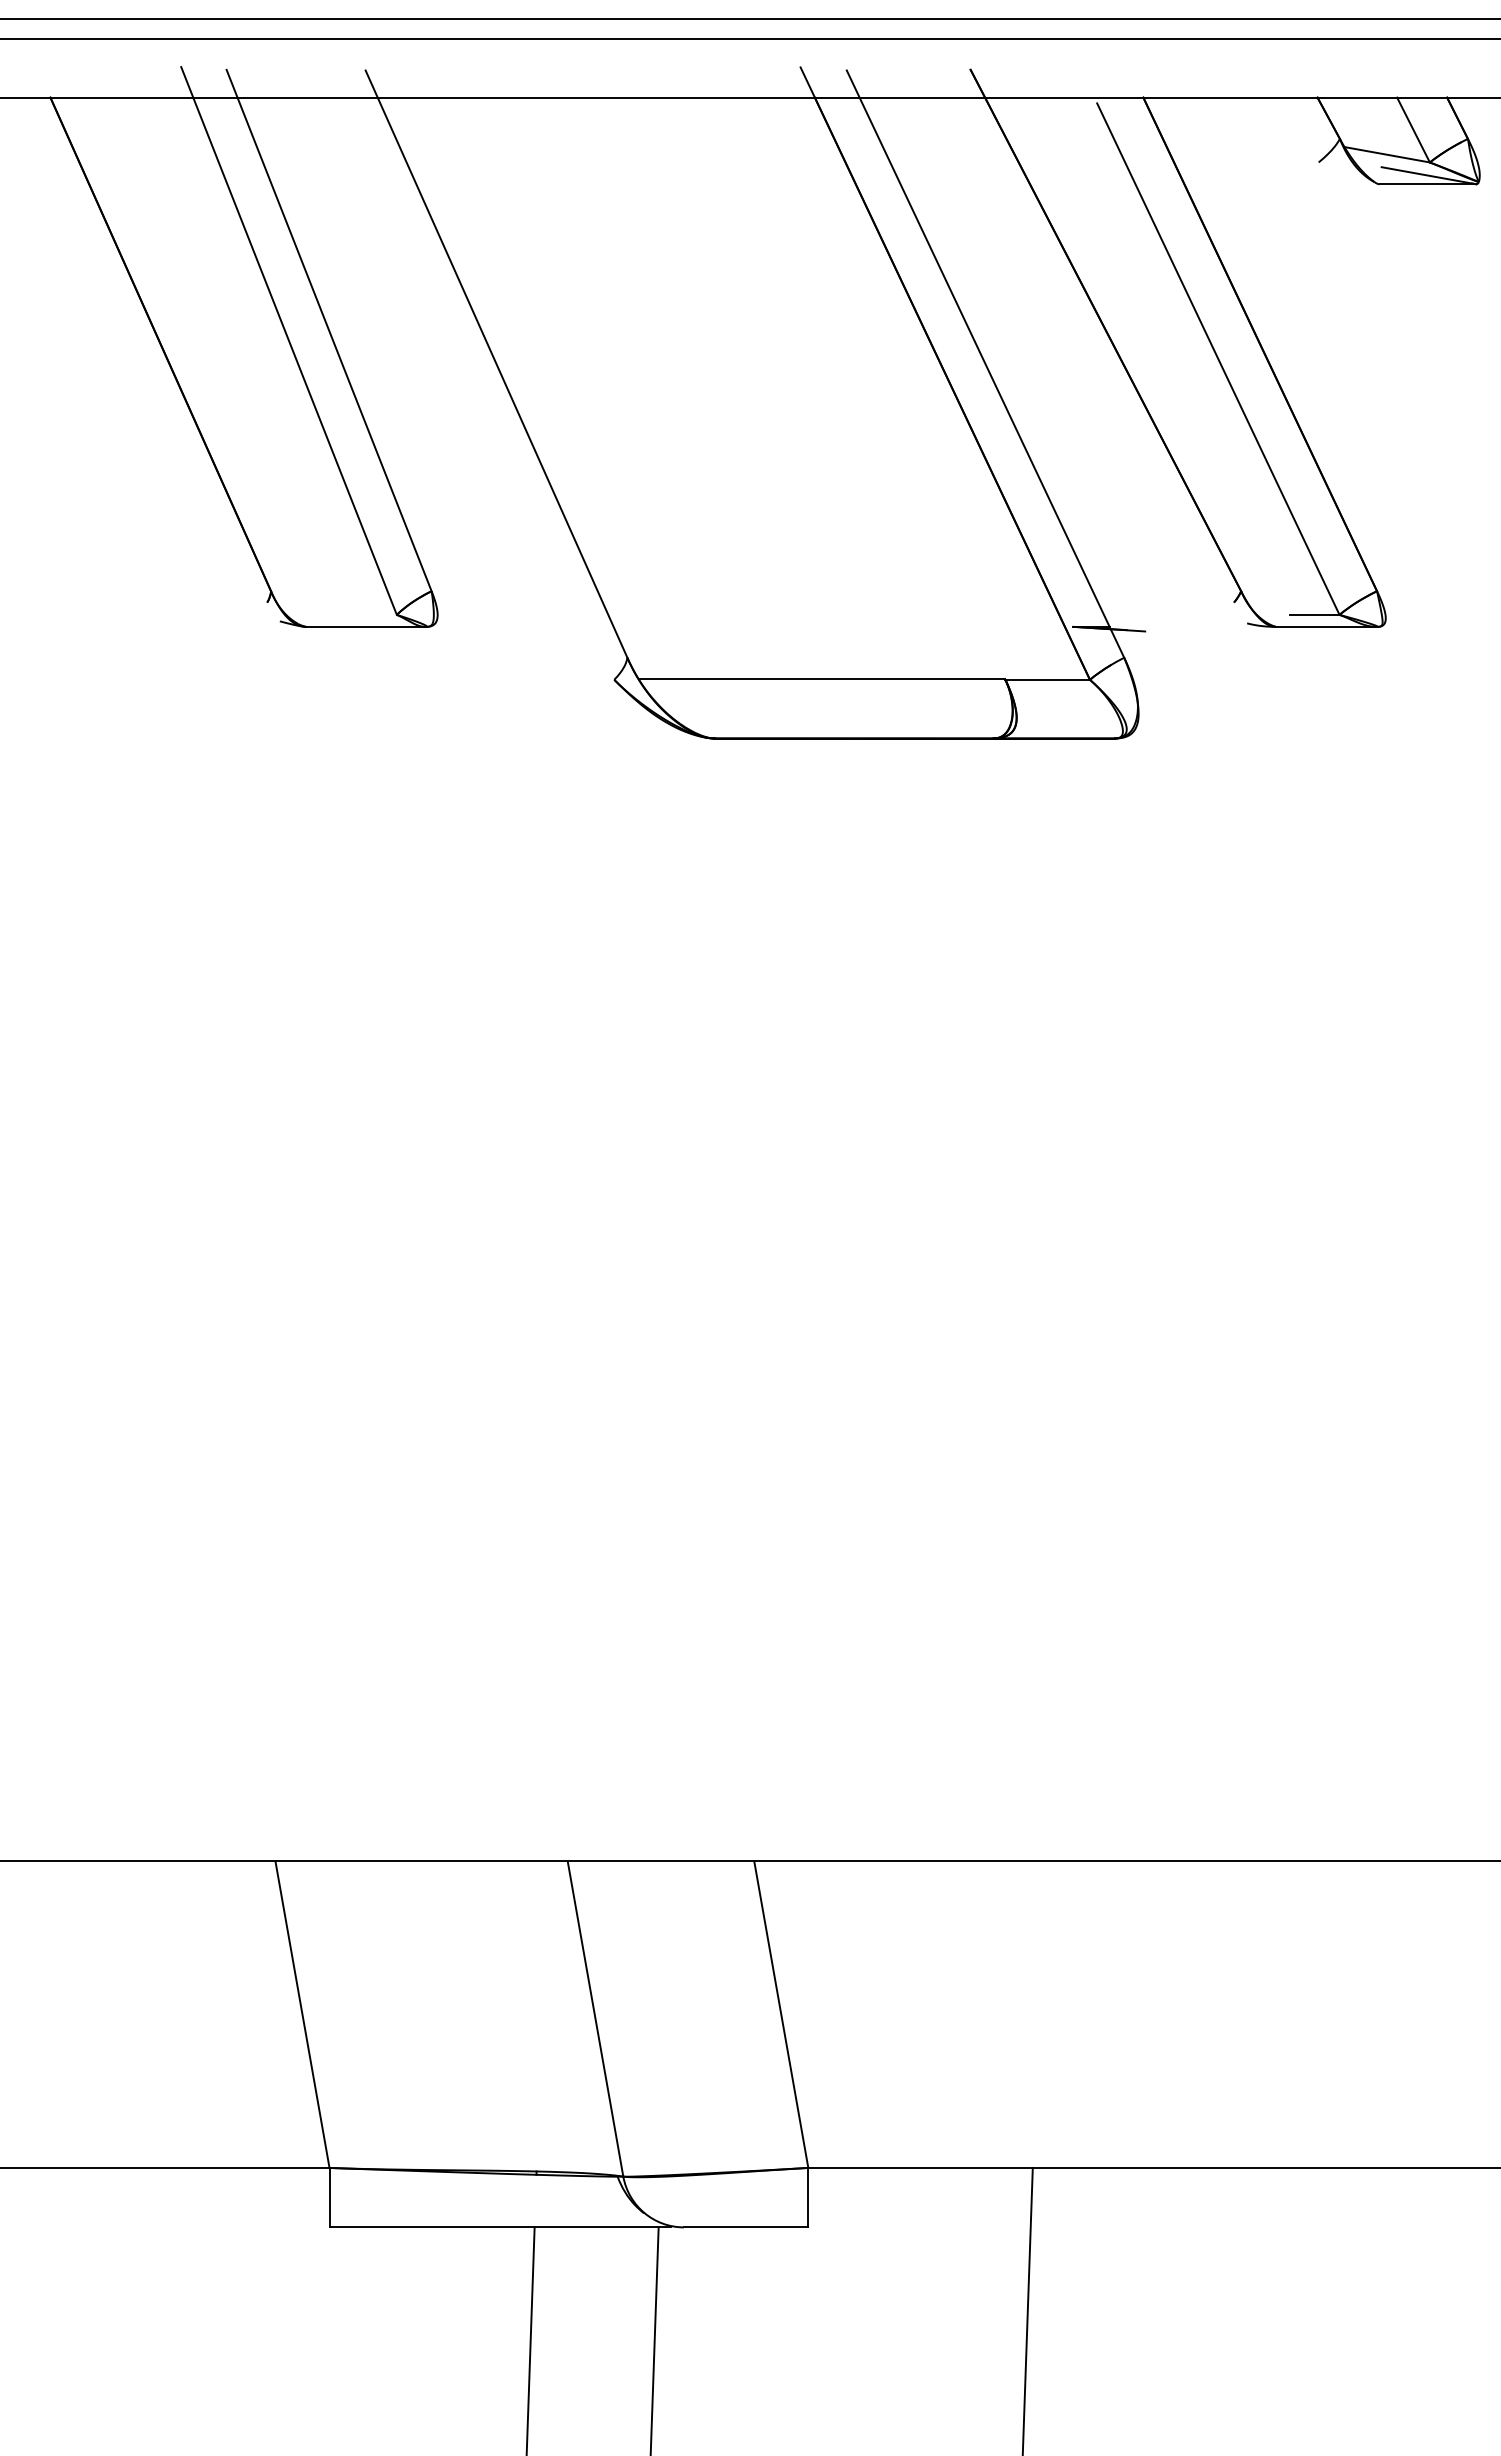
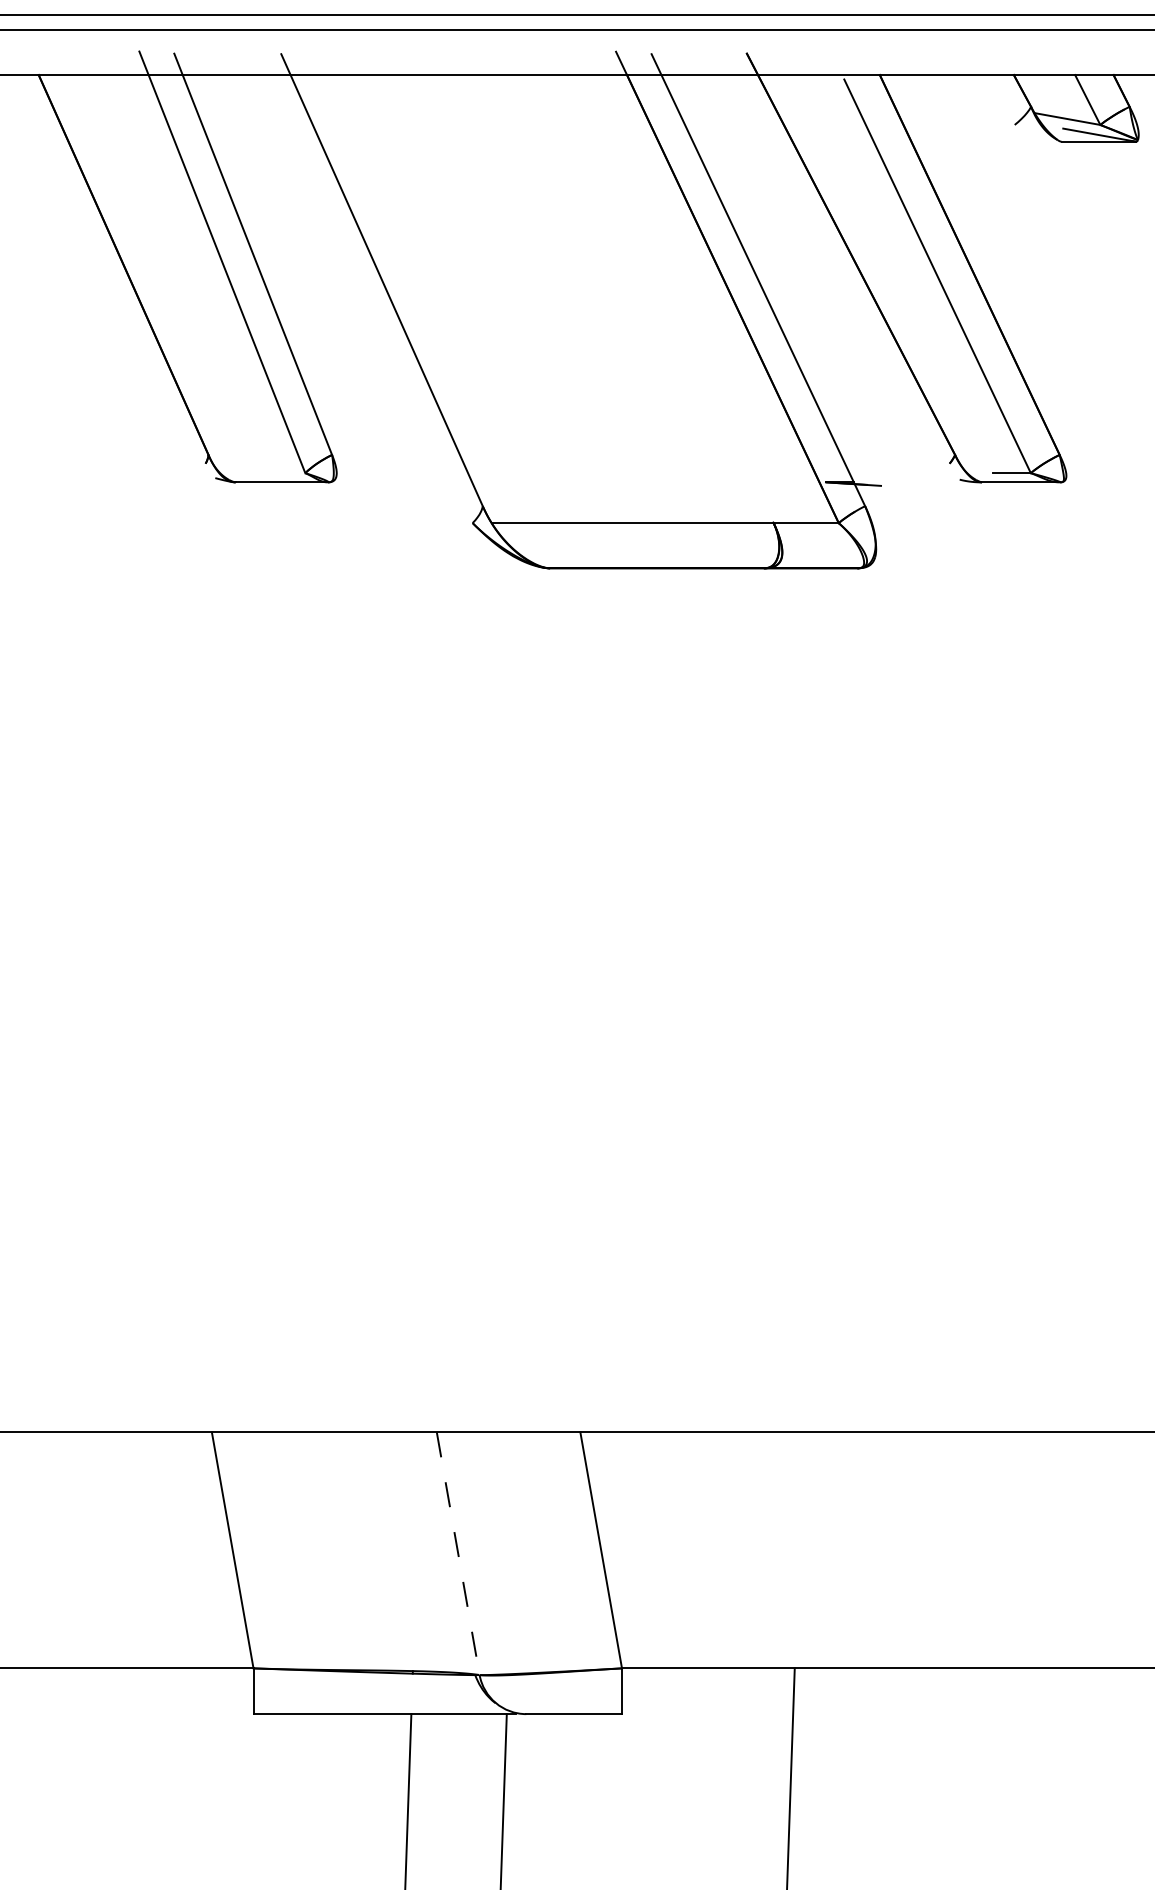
line: (595, 2019) -> (458, 1554), solid -> dashed

